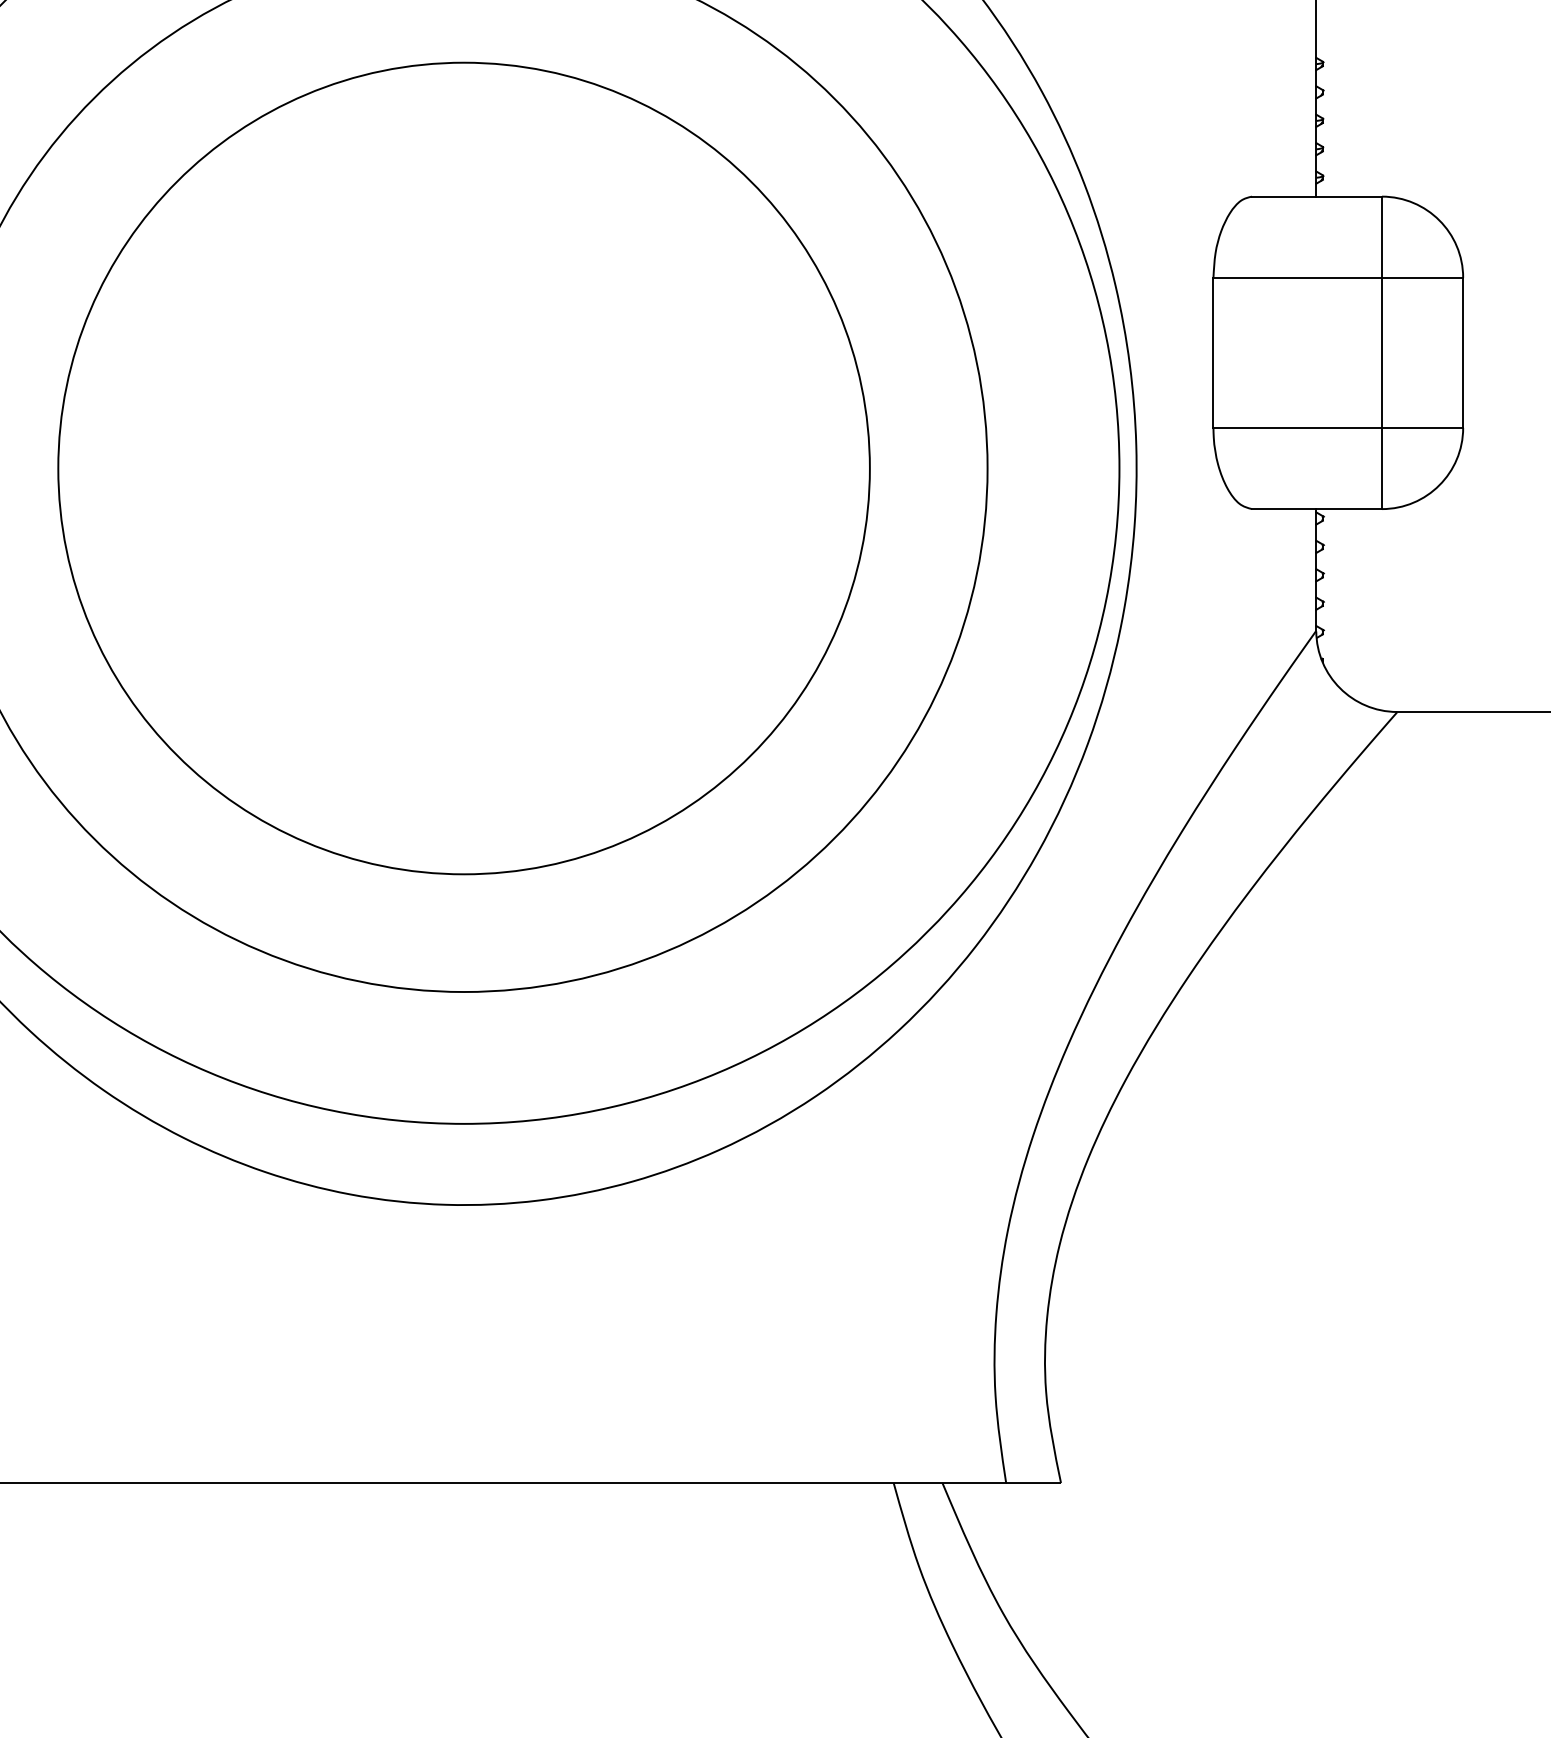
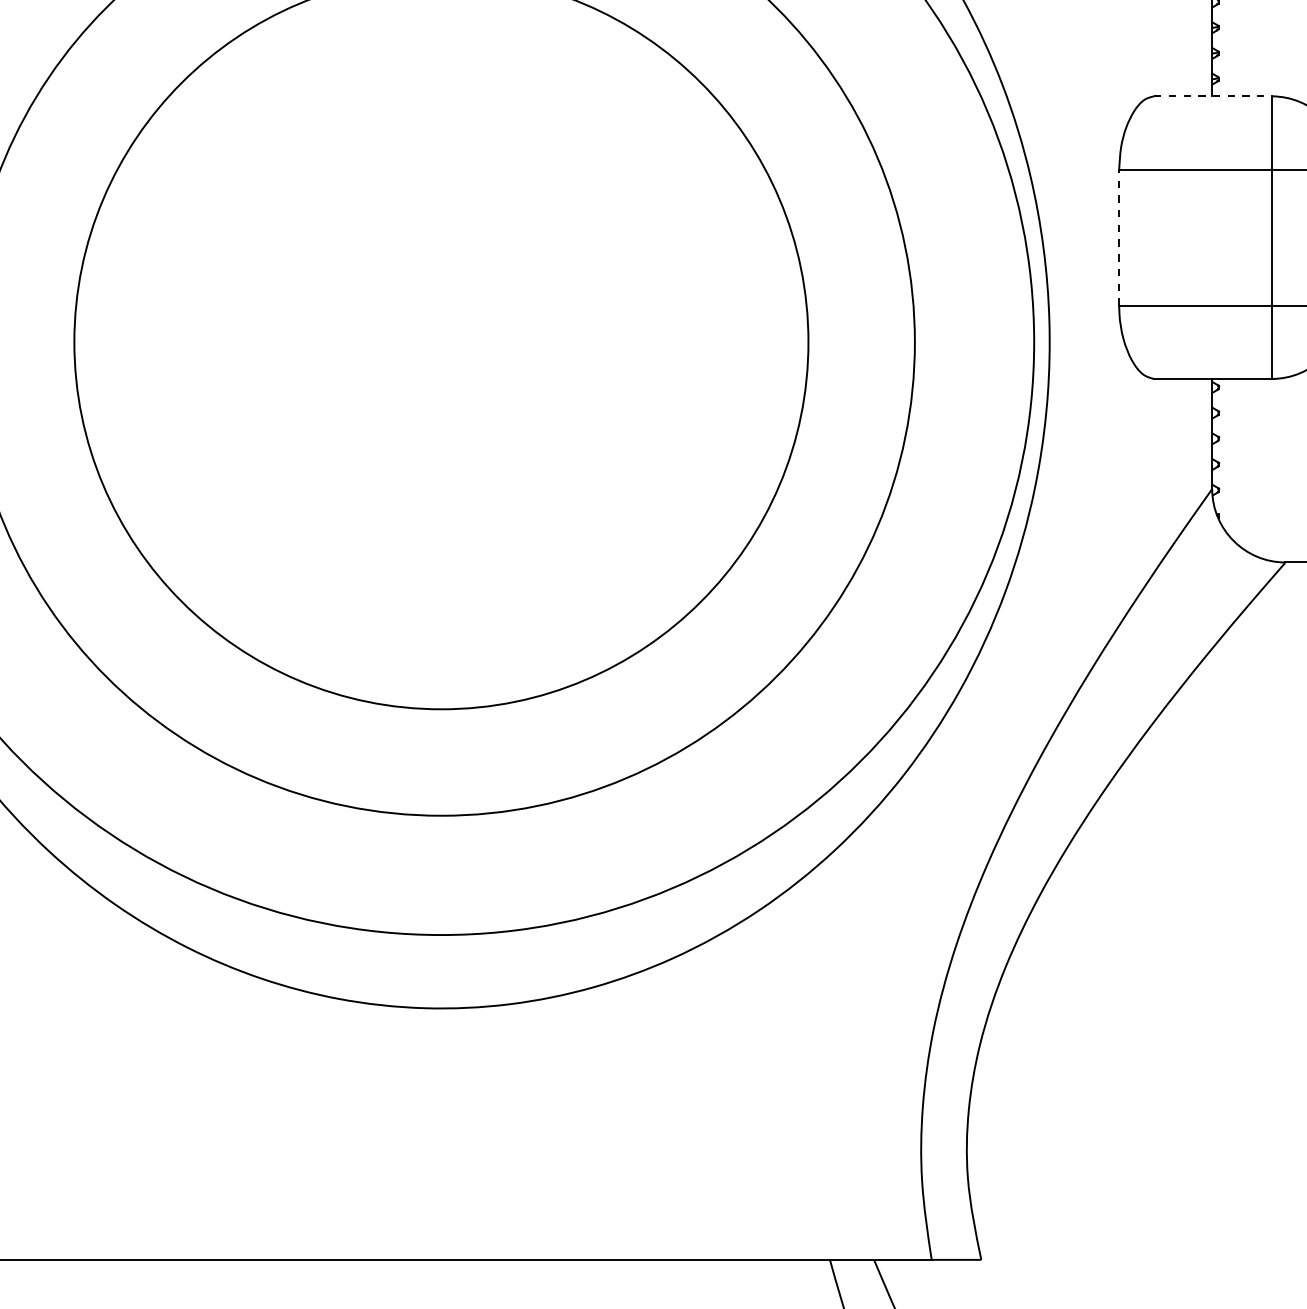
line: (1317, 196) -> (1213, 96), solid -> dashed
line: (1213, 352) -> (1119, 237), solid -> dashed

